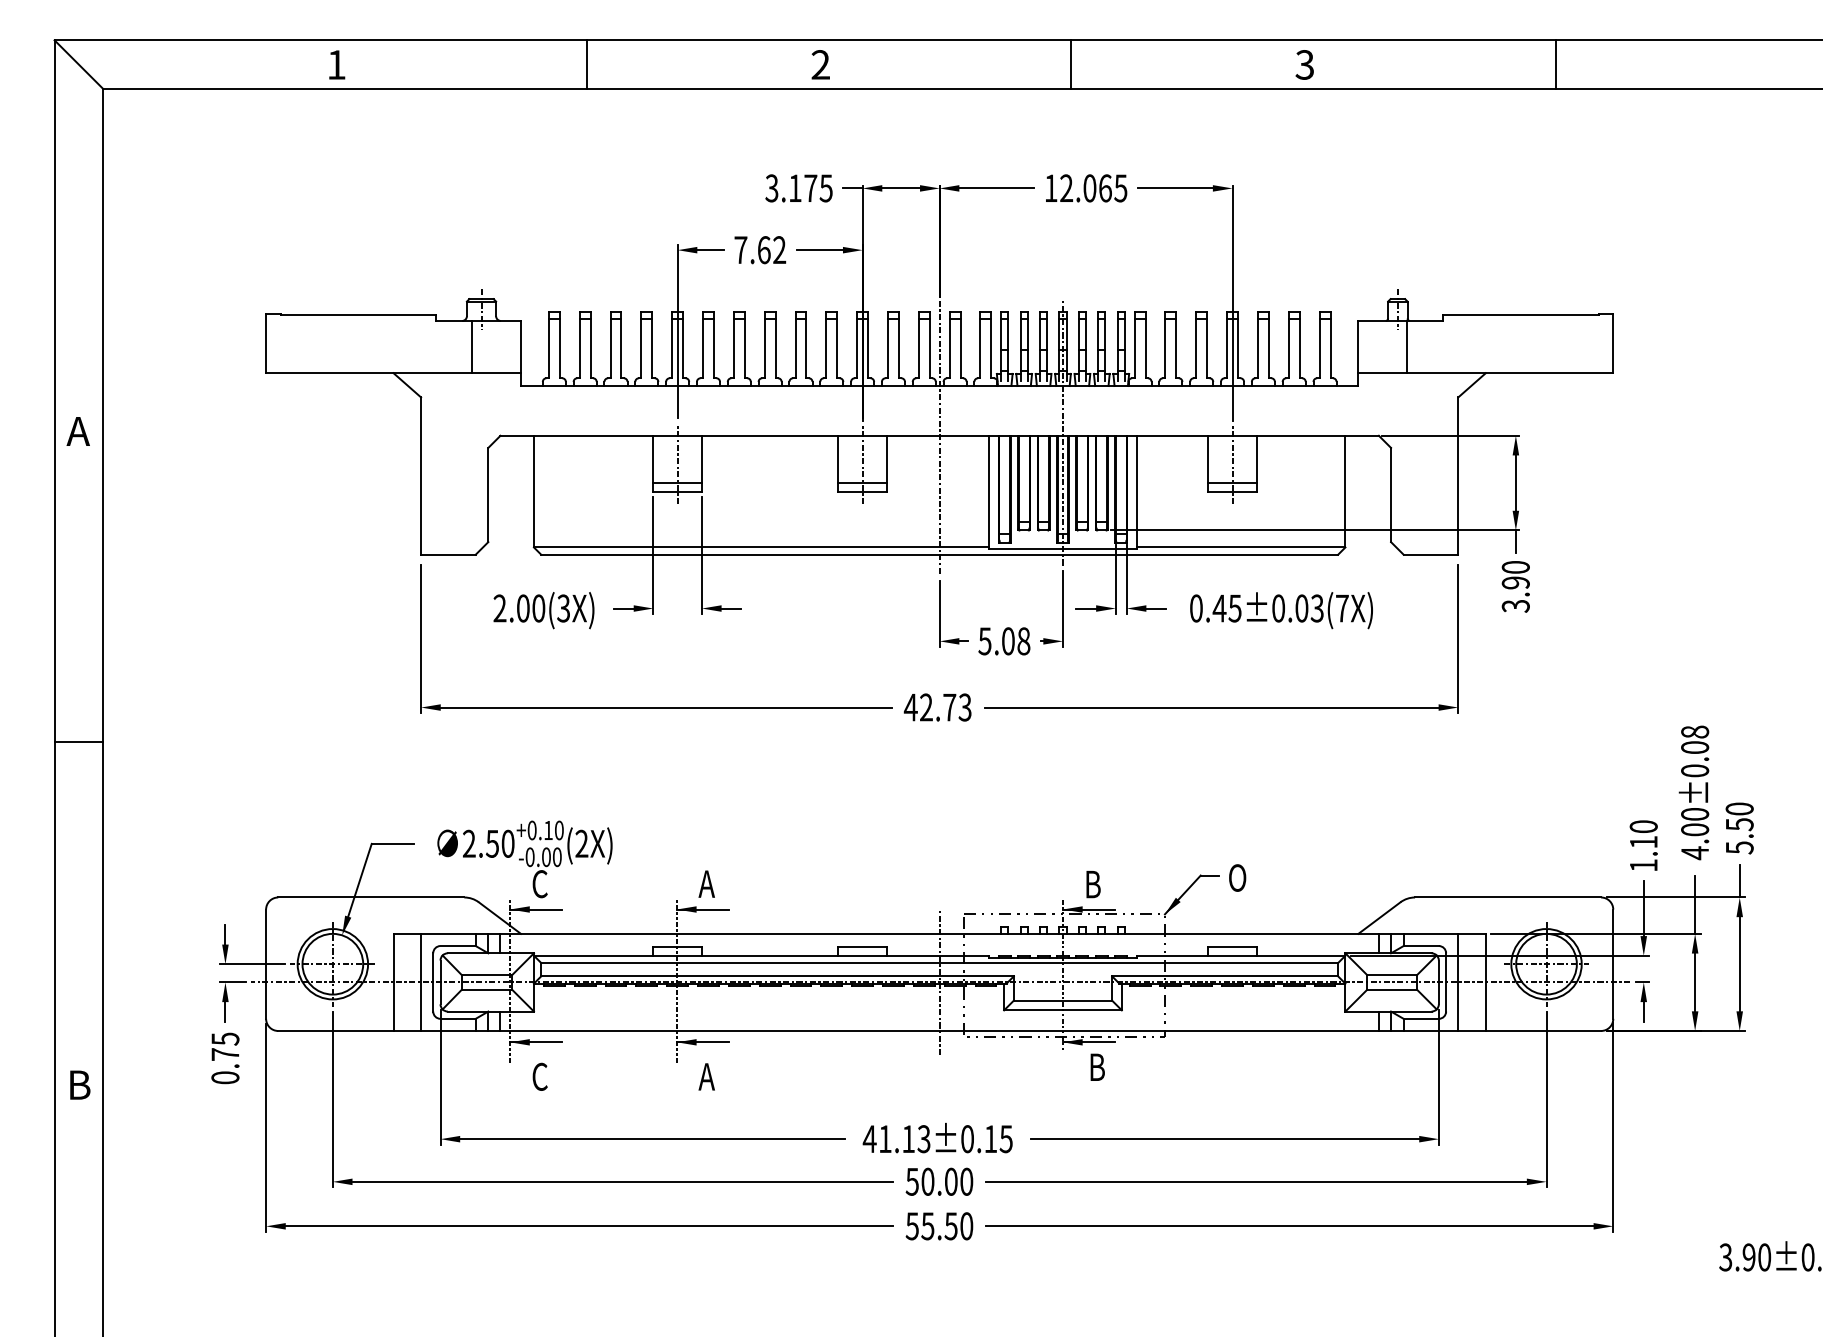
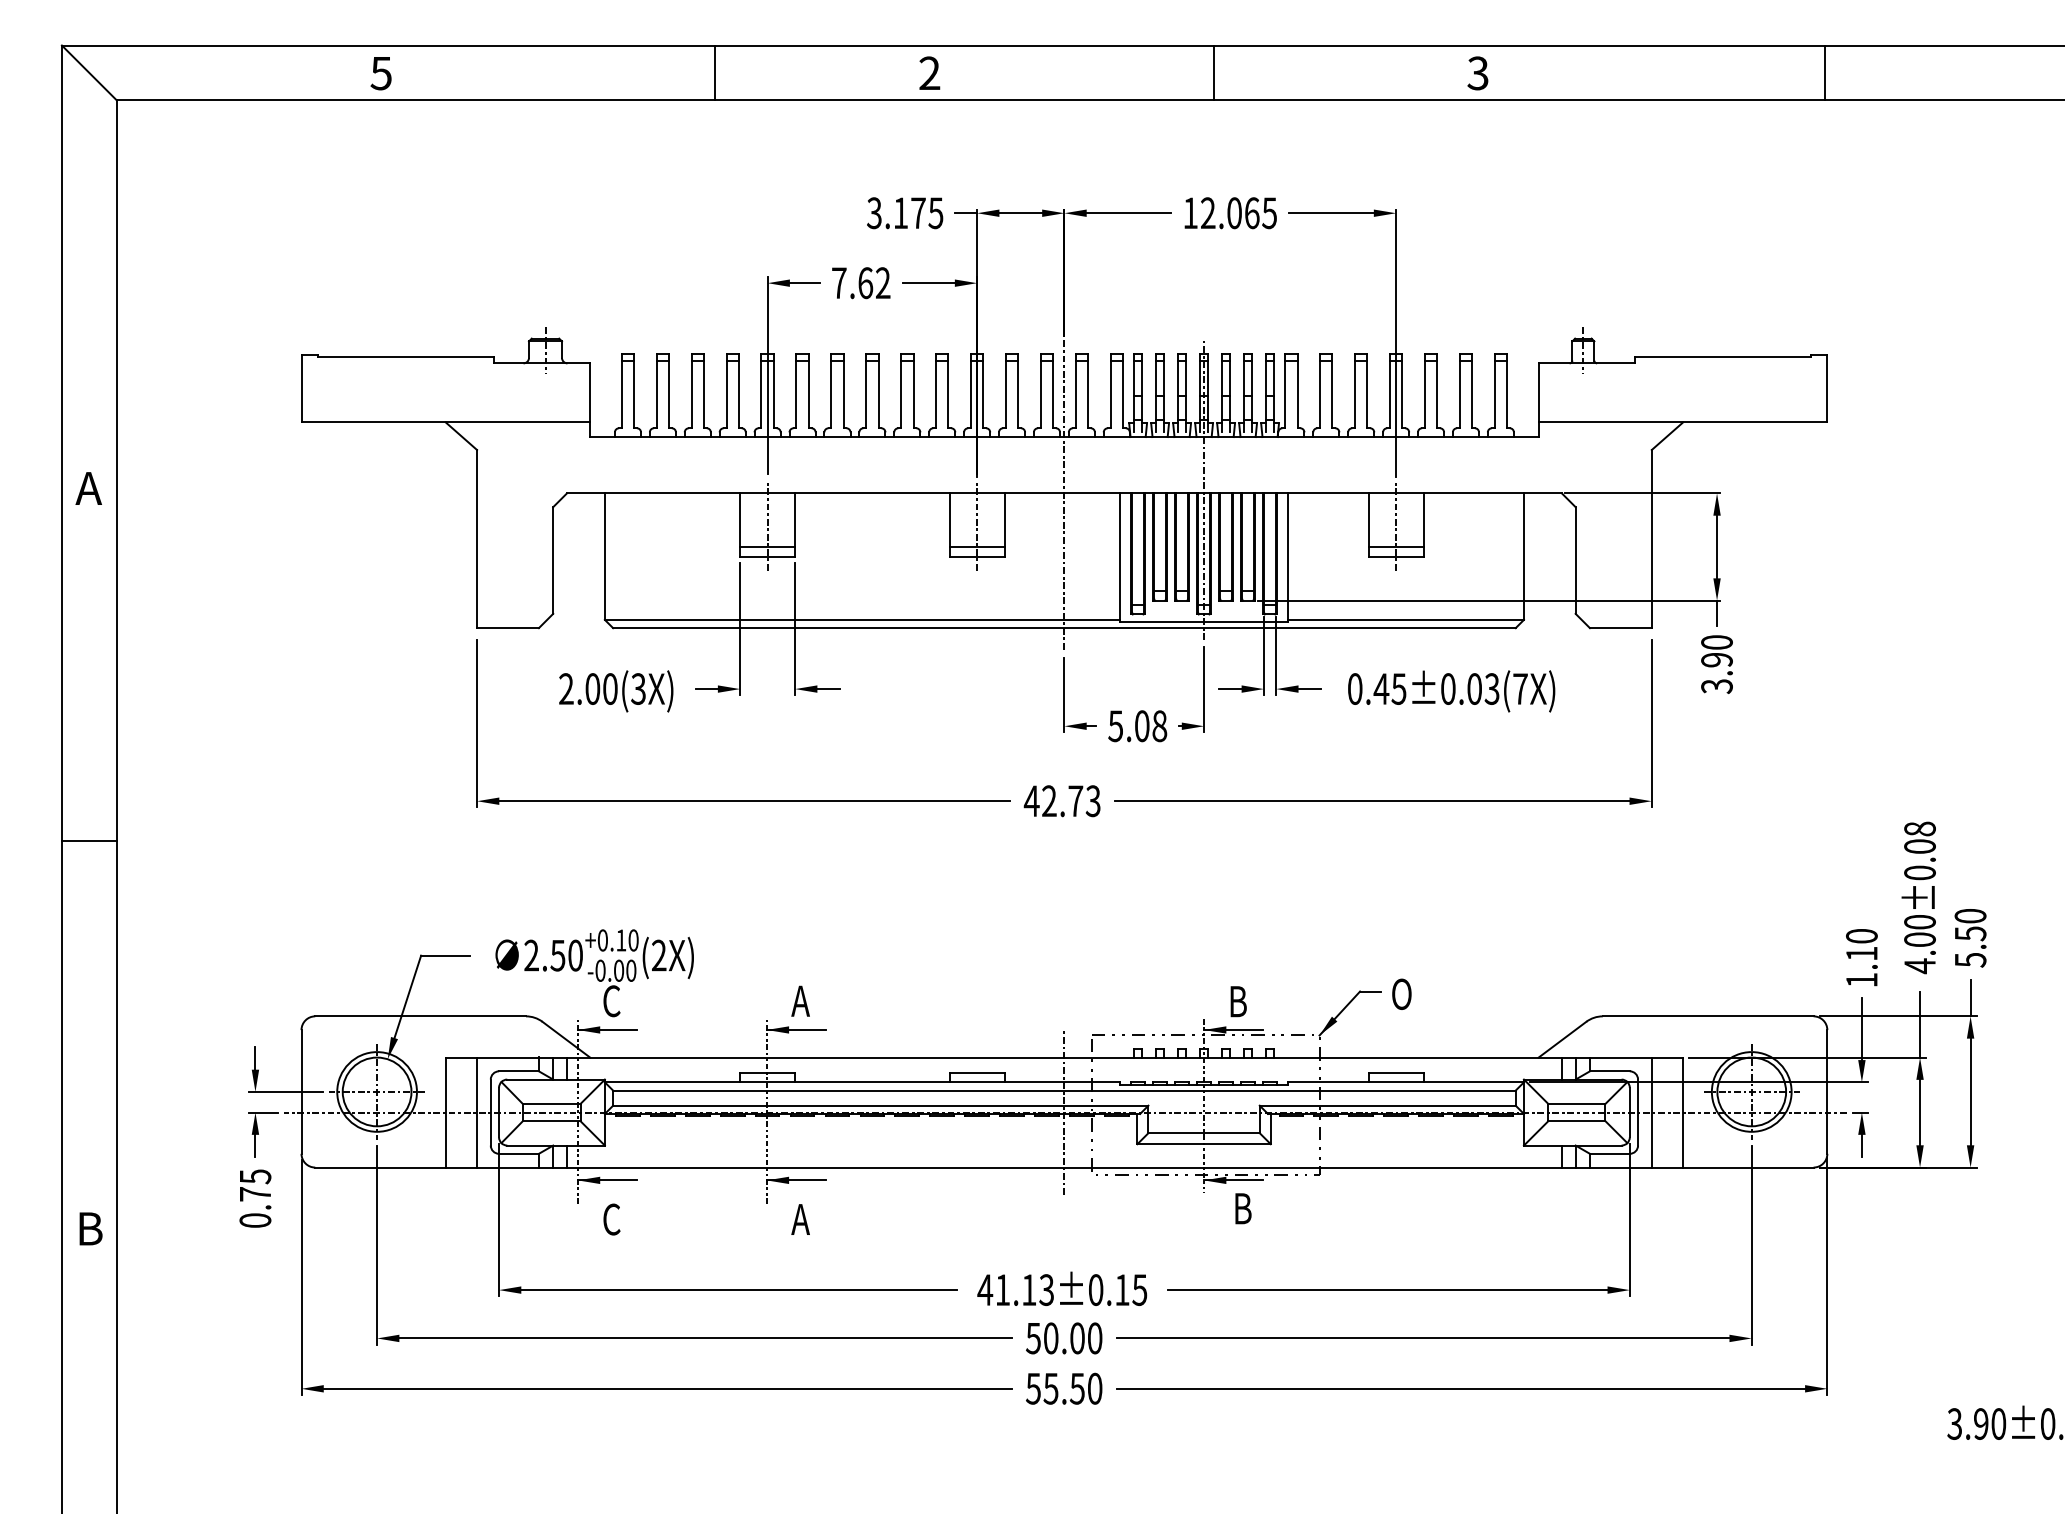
line: (587, 64) -> (715, 72), moved
line: (1556, 64) -> (1825, 72), moved
text: (335, 65) -> (380, 73), 1 -> 5
line: (472, 346) -> (535, 392), removed
line: (1406, 346) -> (1593, 392), removed

